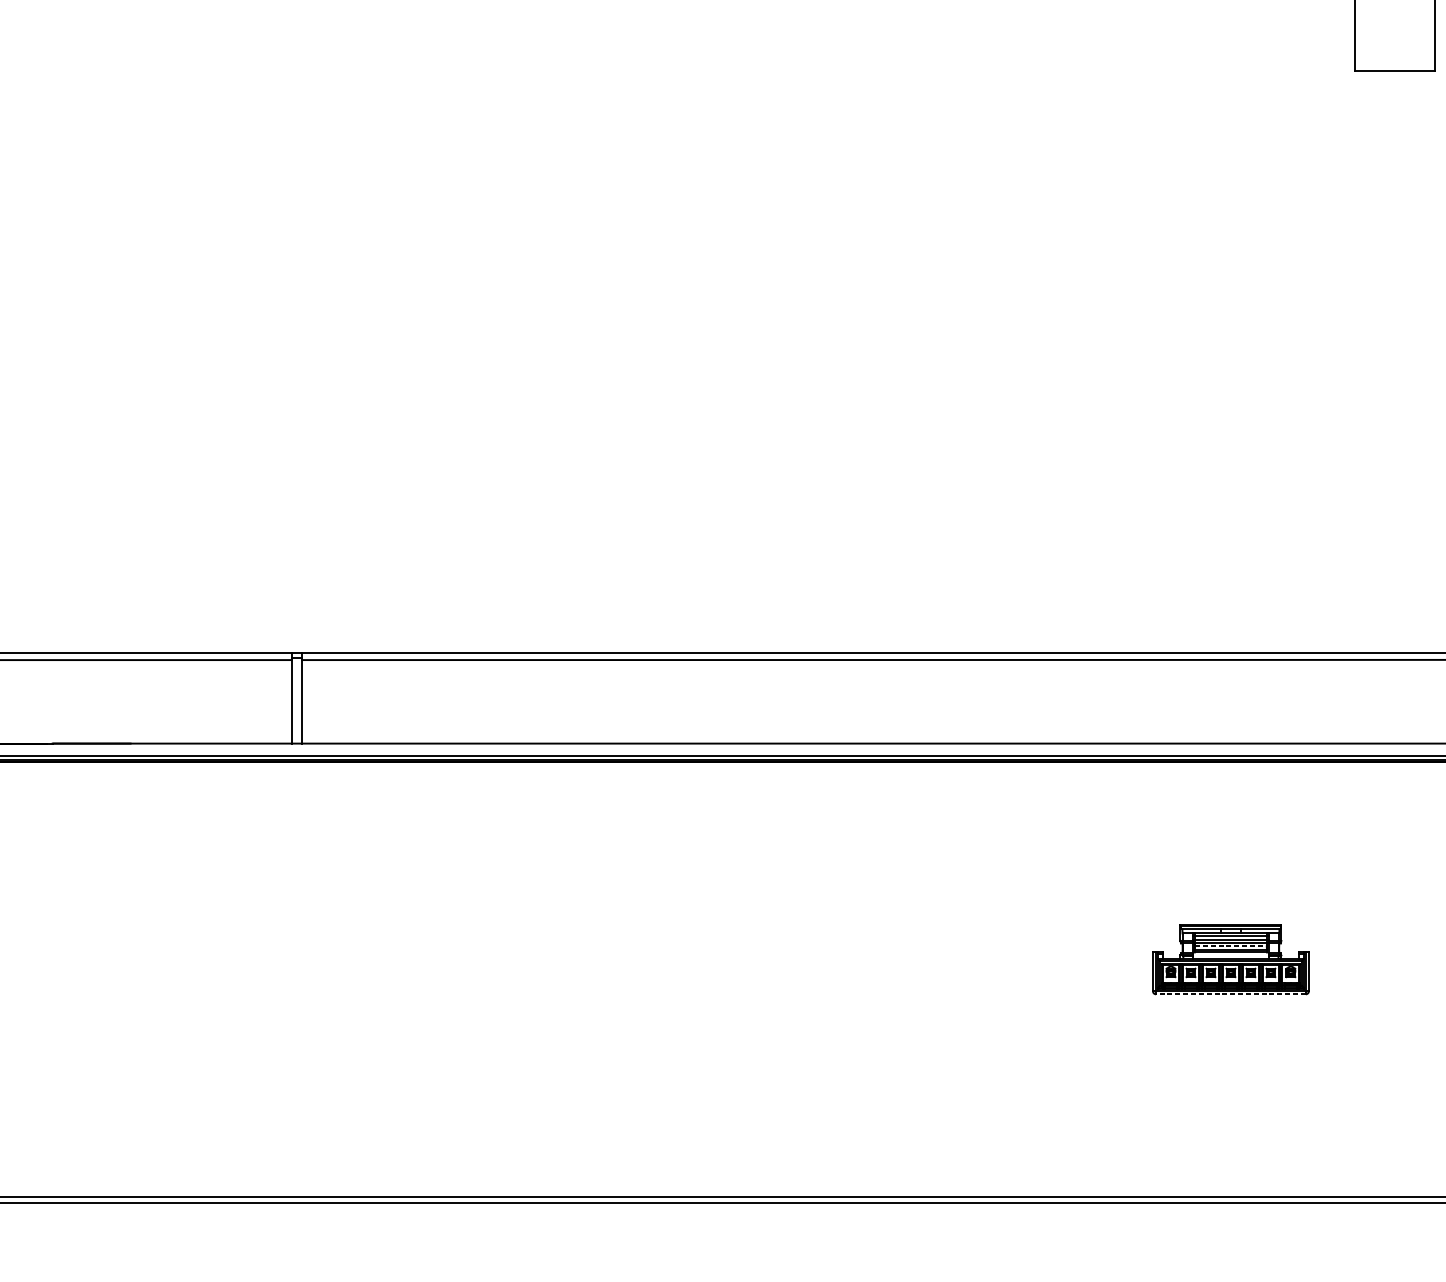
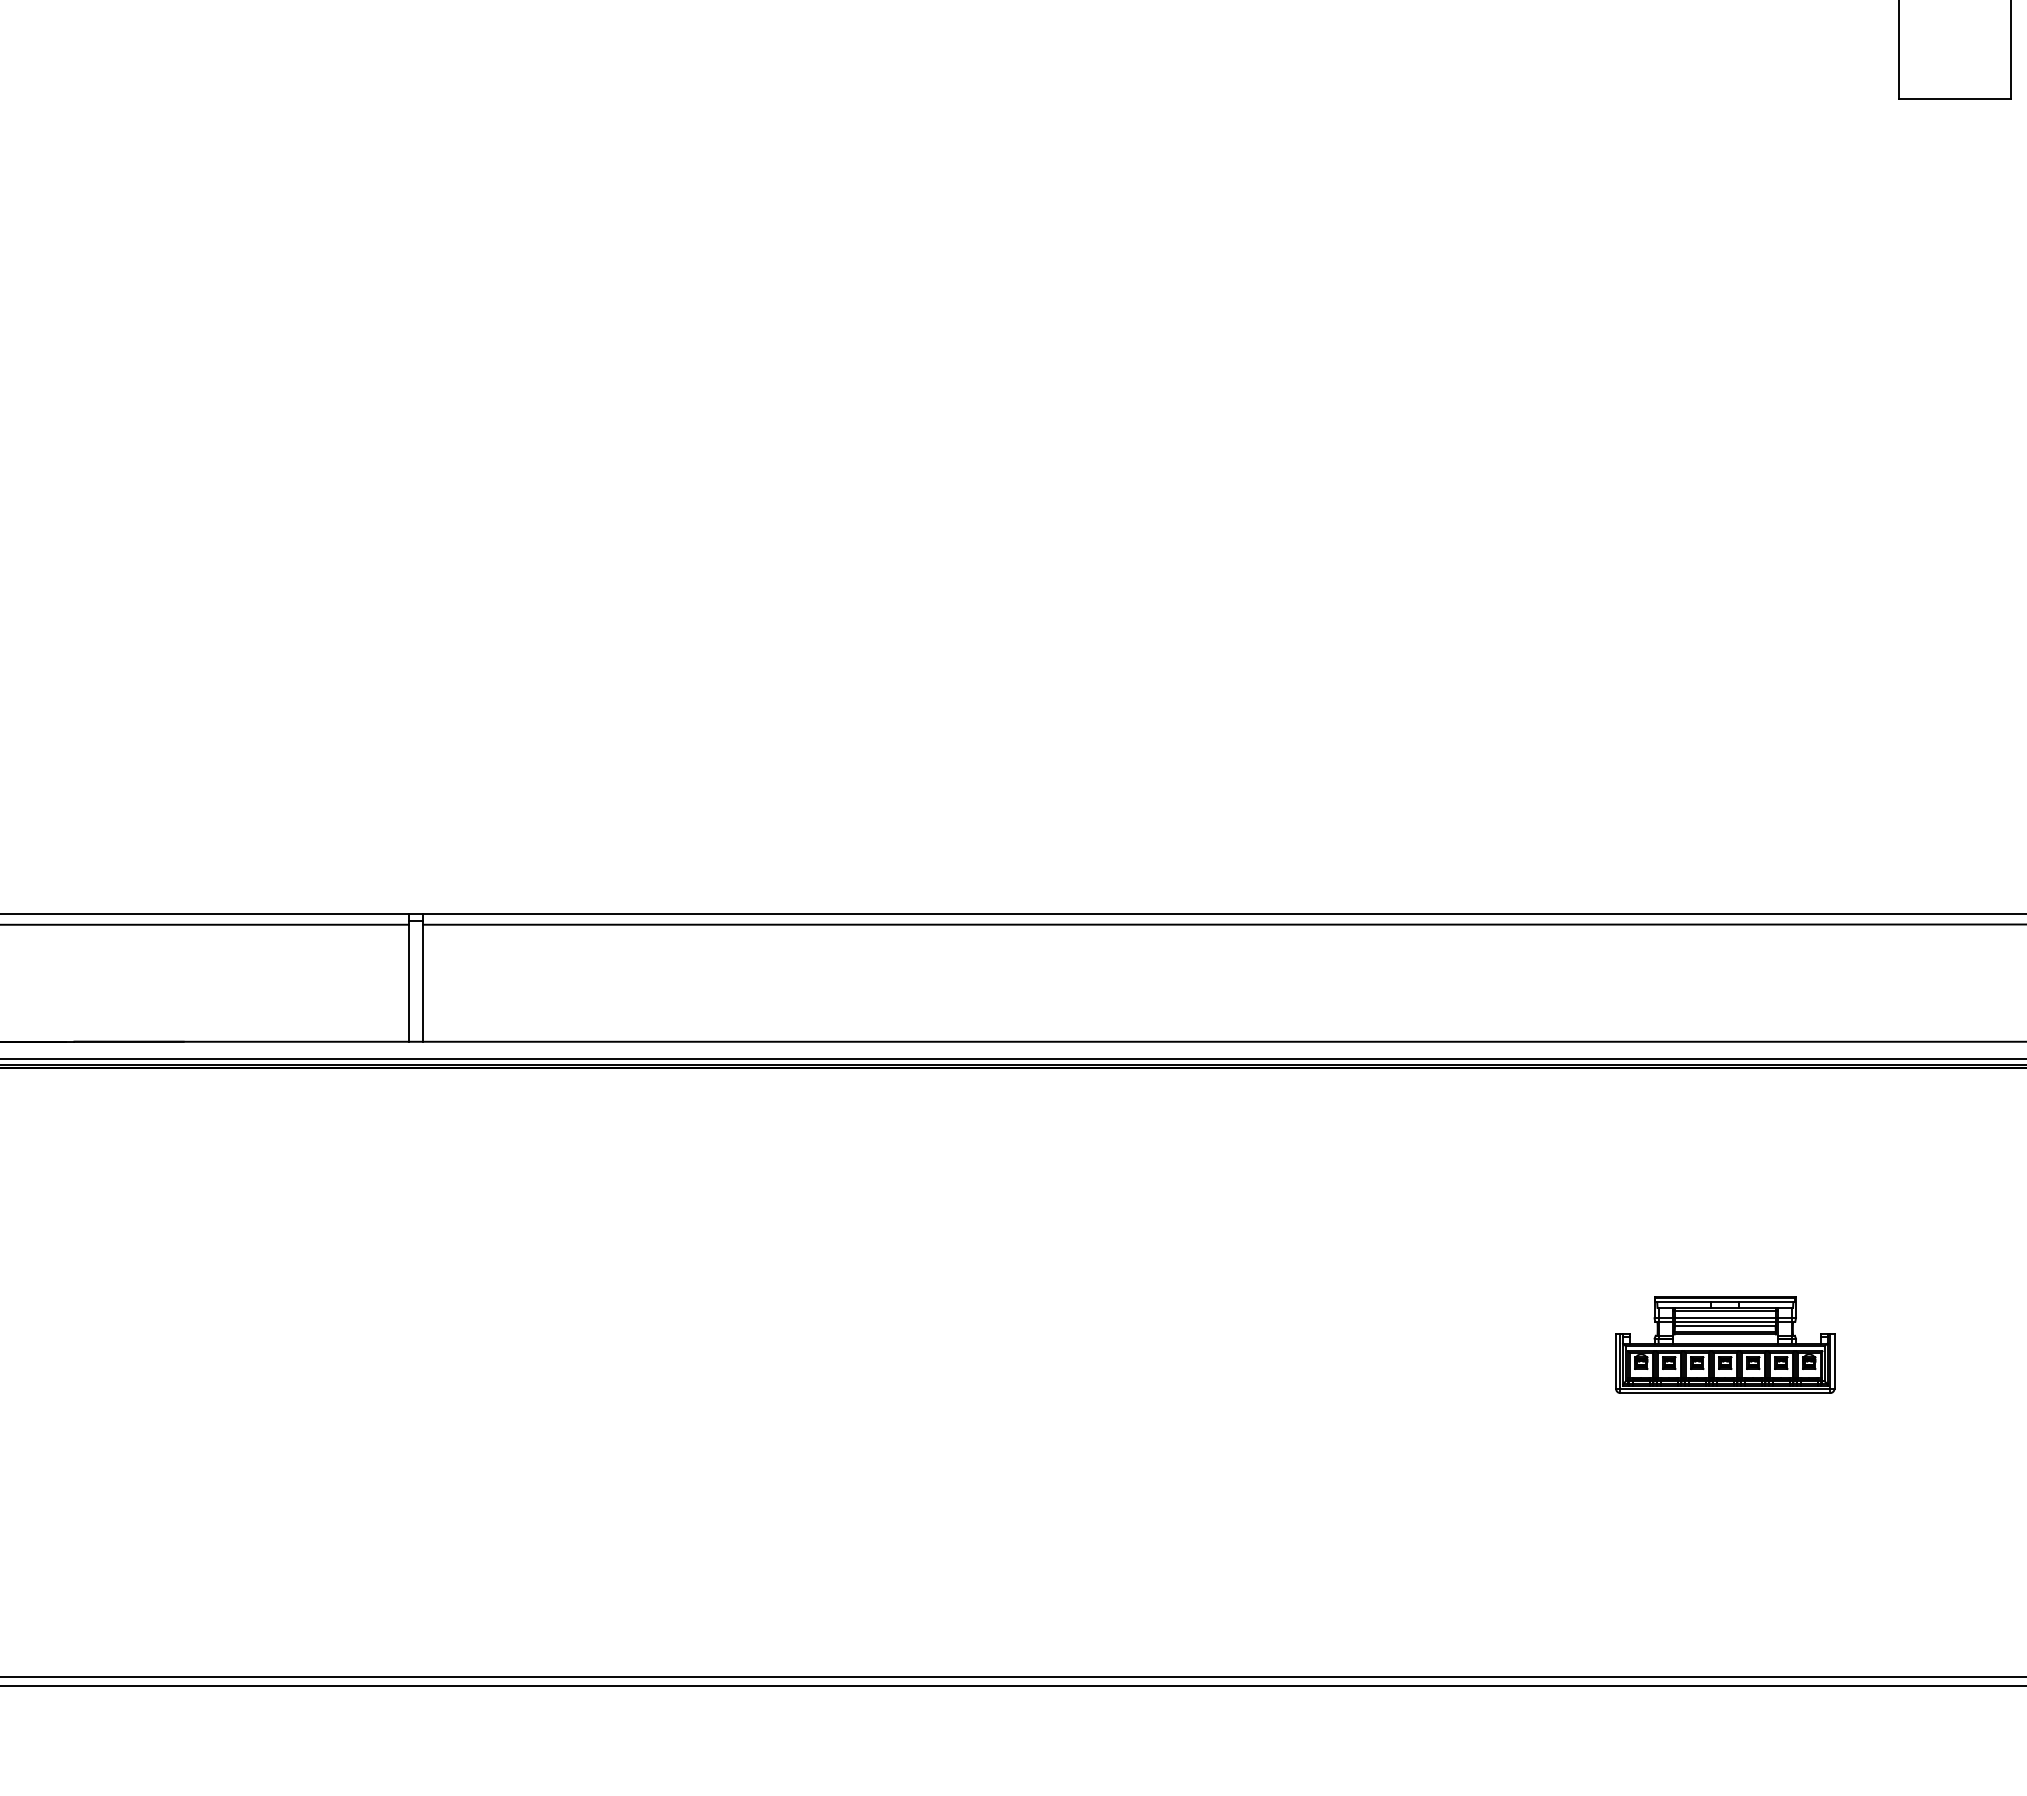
line: (1231, 946) -> (1725, 1326), dashed -> solid
line: (1231, 994) -> (1725, 1393), dashed -> solid

